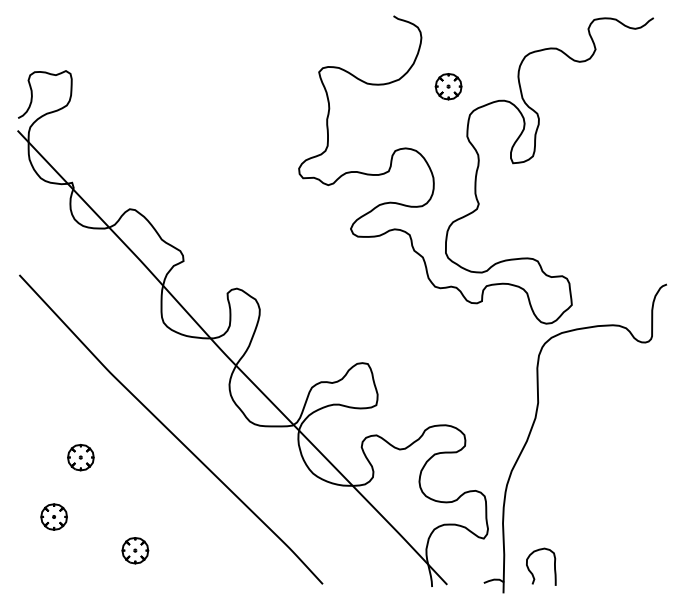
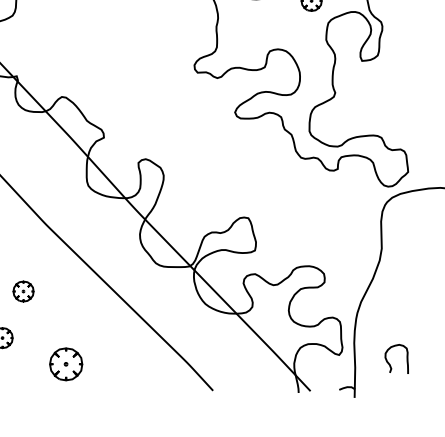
part: (135, 550) -> (66, 364), size x1.6
curve: (532, 572) -> (389, 363), moved

